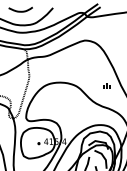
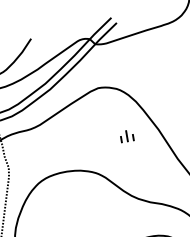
part: (106, 85) -> (126, 135), moved

